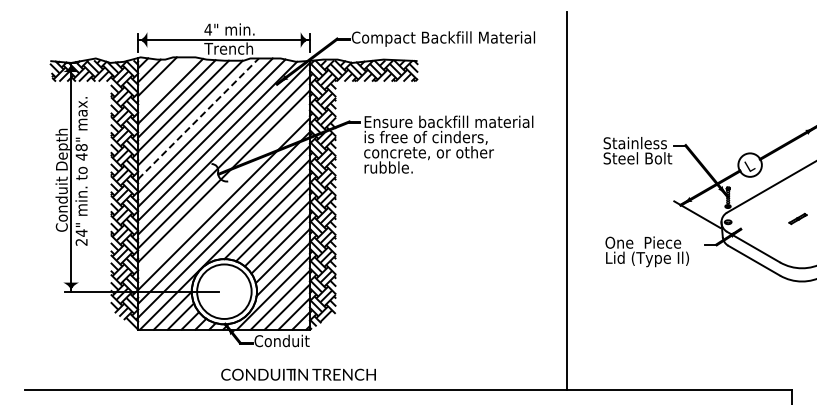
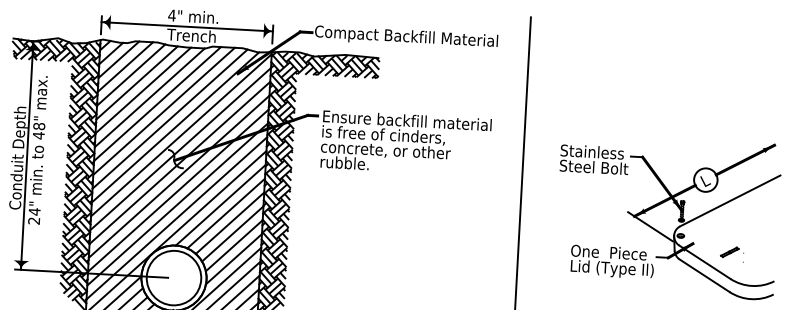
line: (164, 83) -> (125, 66), added
line: (198, 118) -> (157, 103), dashed -> solid
line: (223, 190) -> (178, 176), added
part: (797, 218) -> (729, 251), moved
text: (646, 251) -> (611, 261), moved

